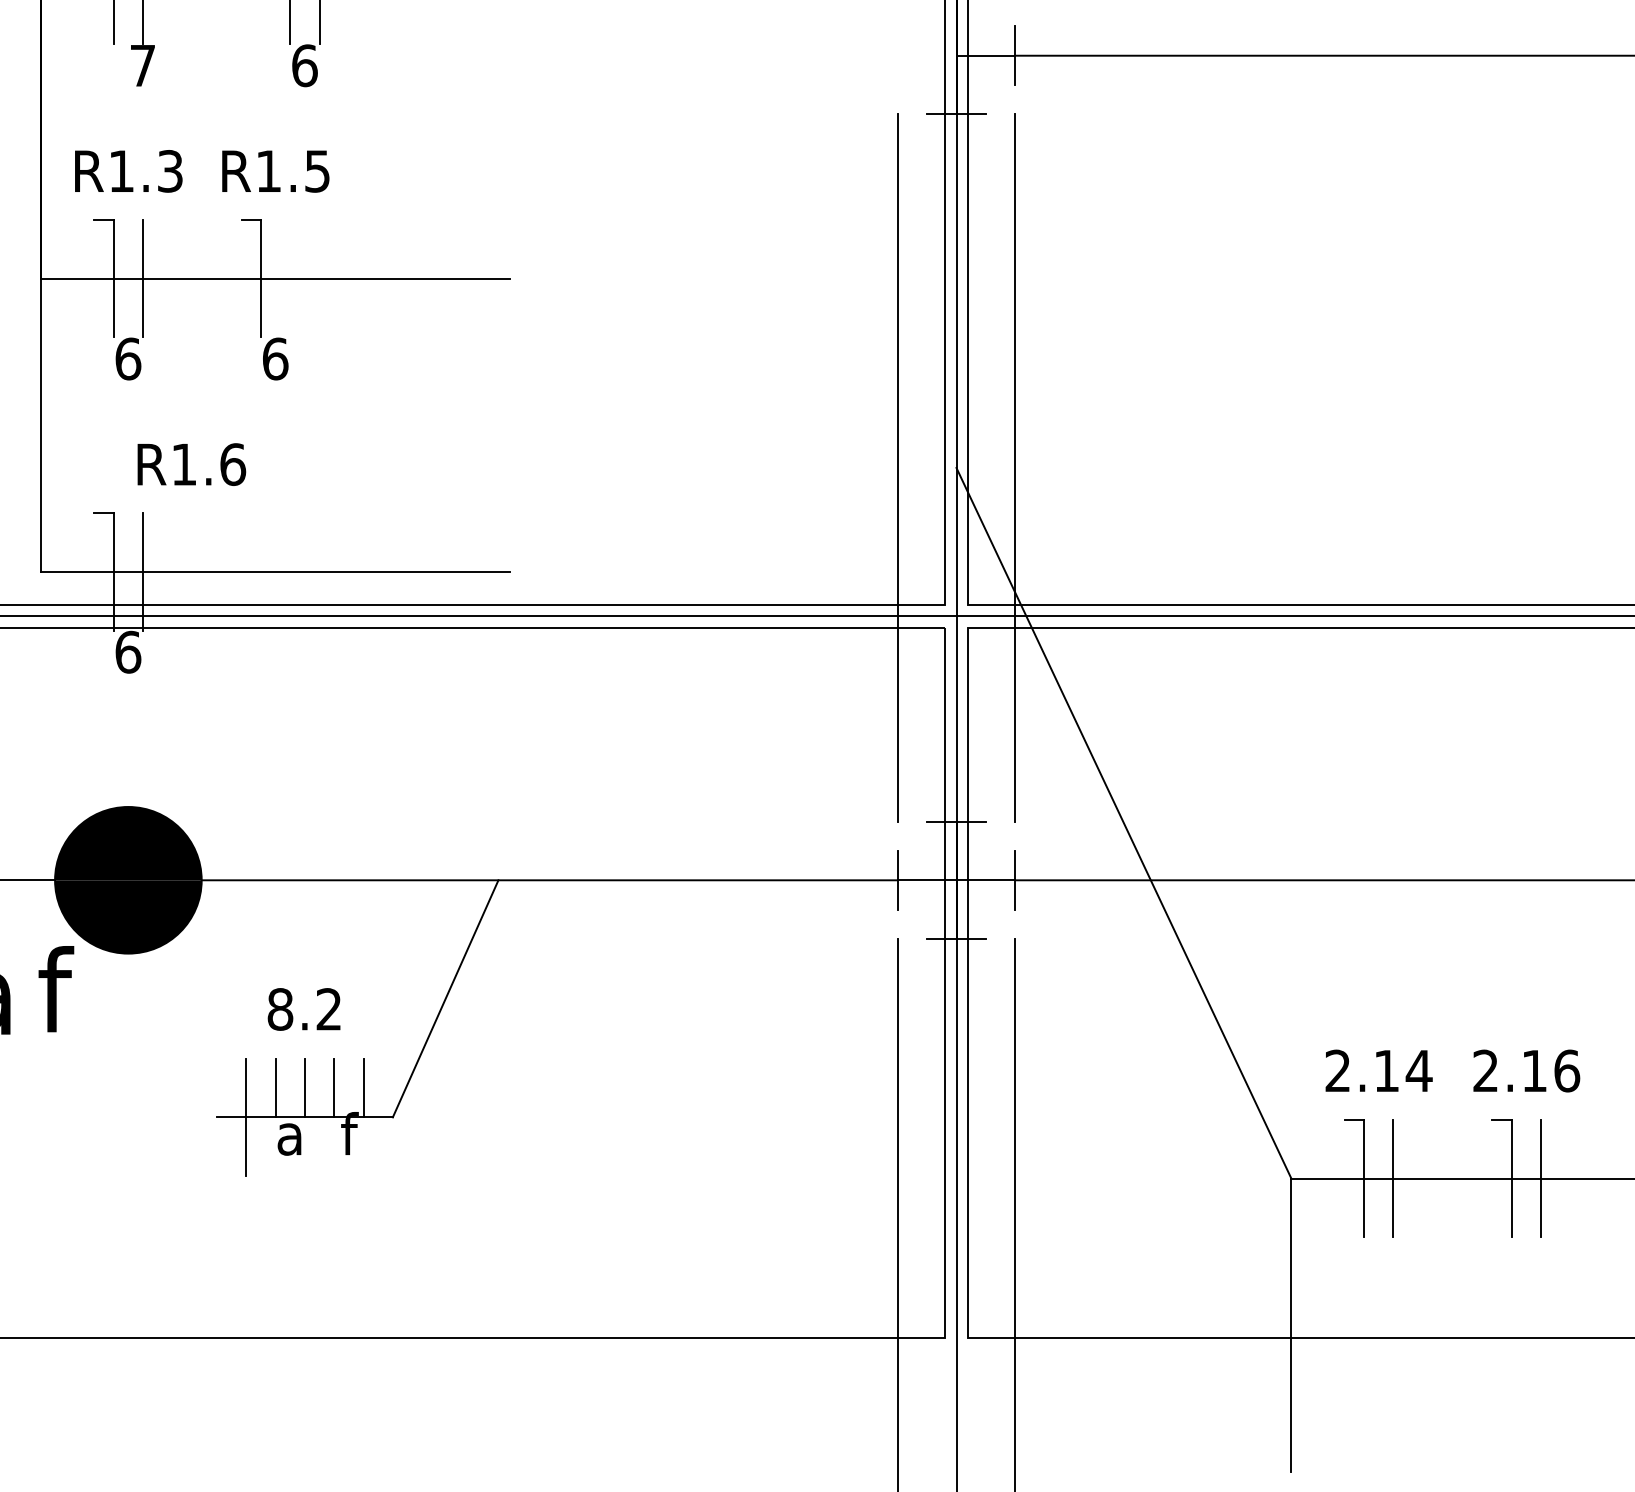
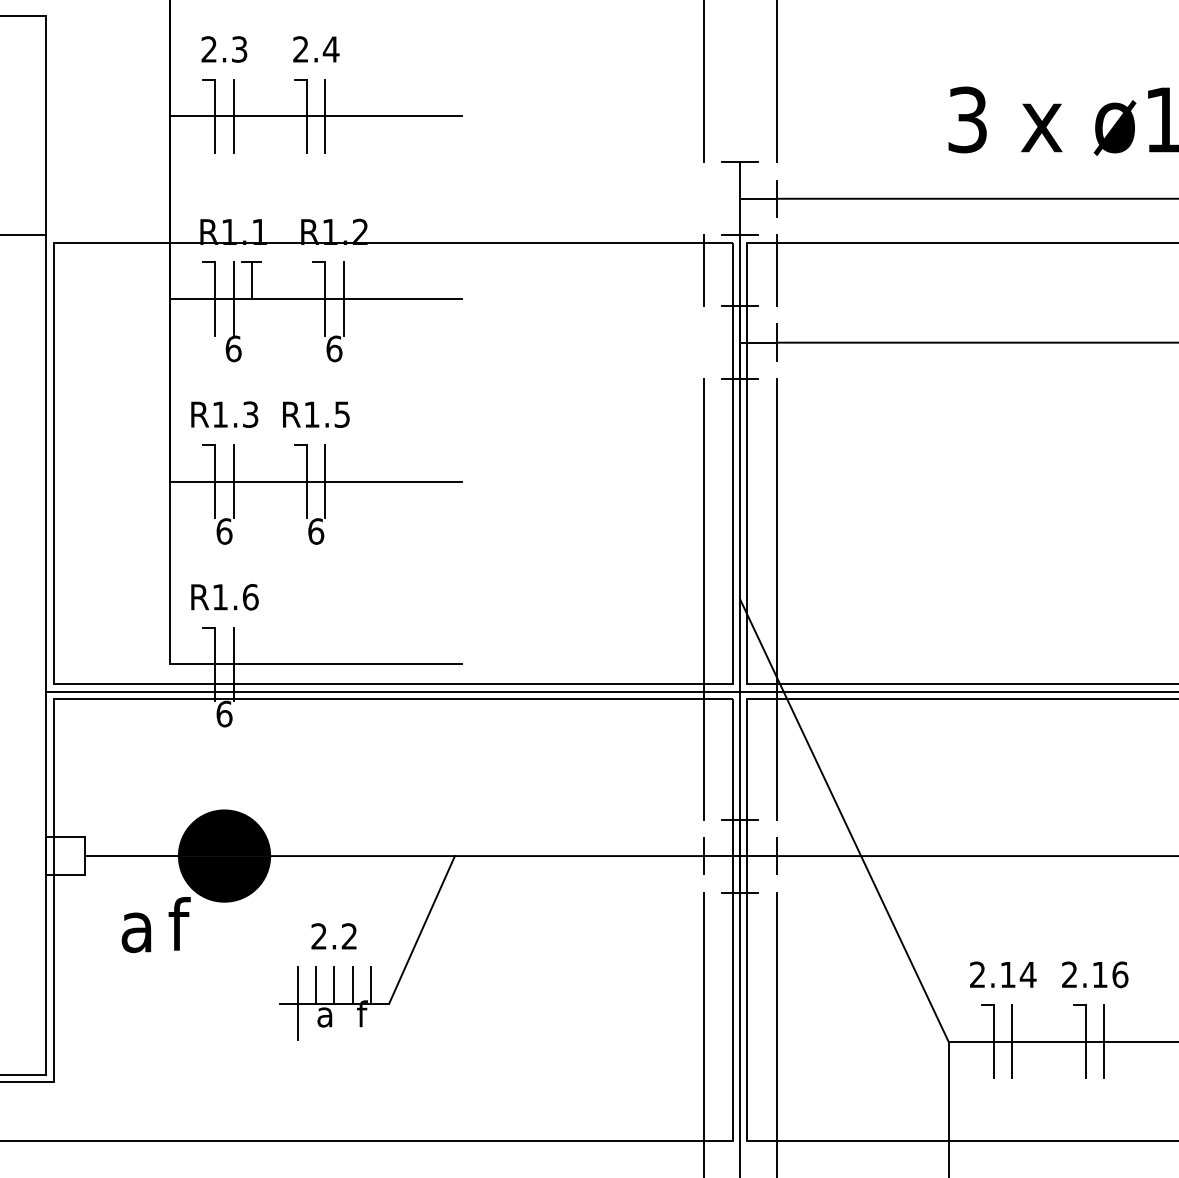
text: (142, 65) -> (233, 348), 7 -> 6
line: (290, 278) -> (325, 481), added
text: (190, 464) -> (224, 597), moved
text: (280, 1009) -> (319, 936), 8.2 -> 2.2

